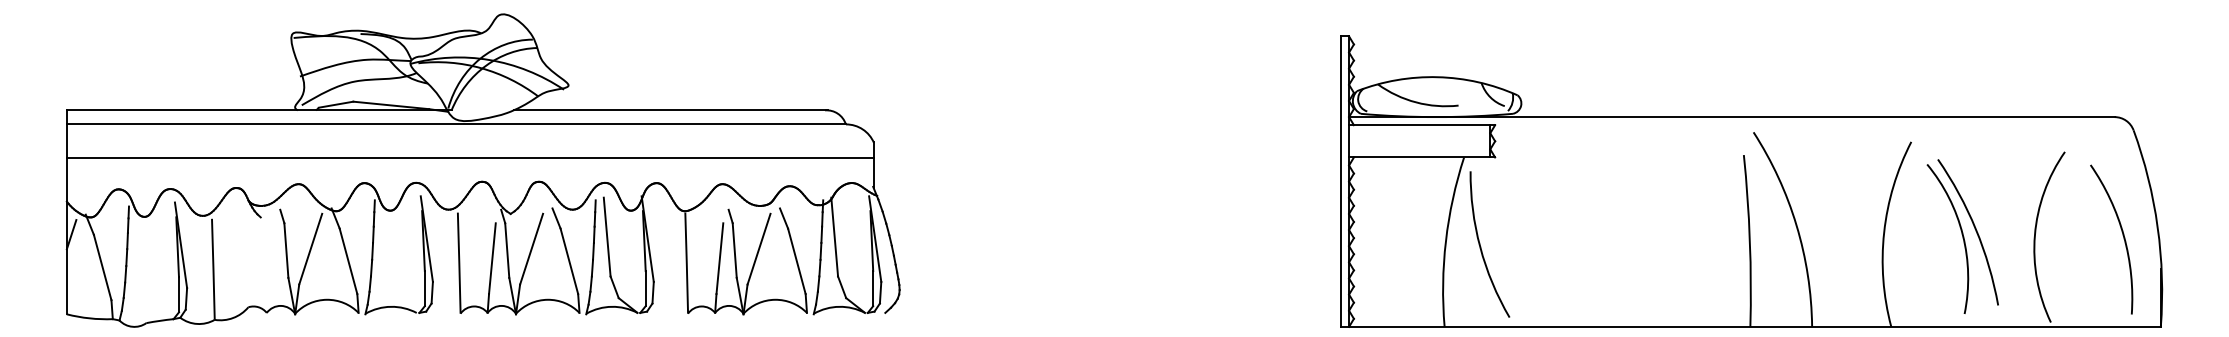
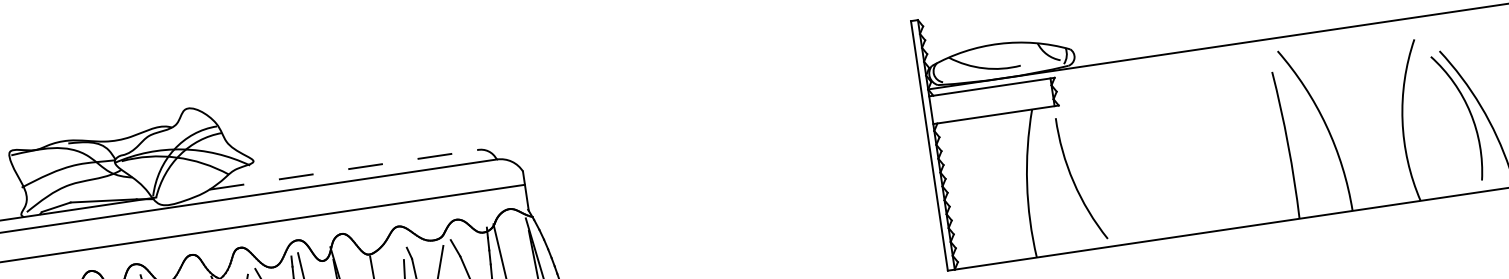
line: (671, 110) -> (345, 169), solid -> dashed
arc: (1481, 246) -> (1074, 181), moved

